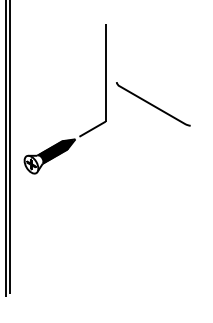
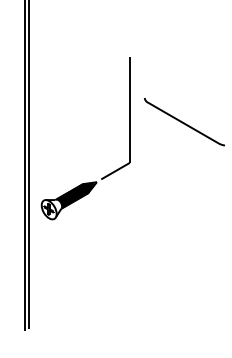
part: (83, 133) -> (105, 175), moved

